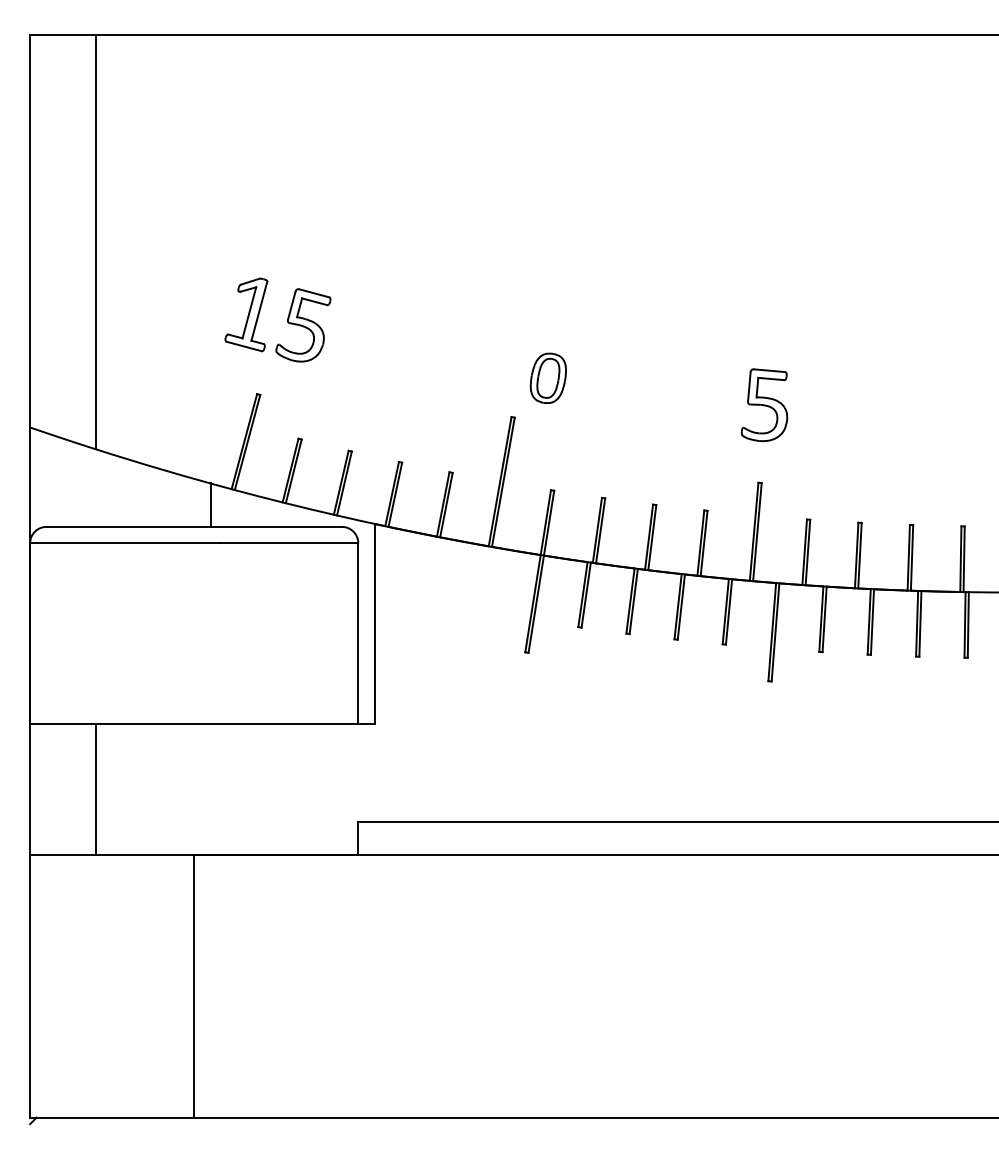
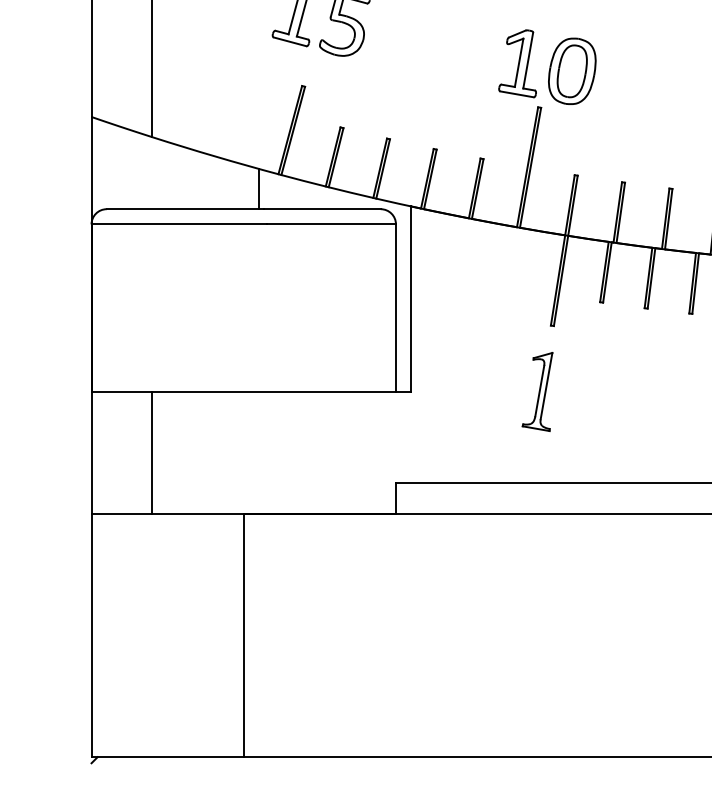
part: (489, 370) -> (517, 64), added
part: (548, 378) -> (572, 71), size x1.43
part: (510, 723) -> (537, 391), added

